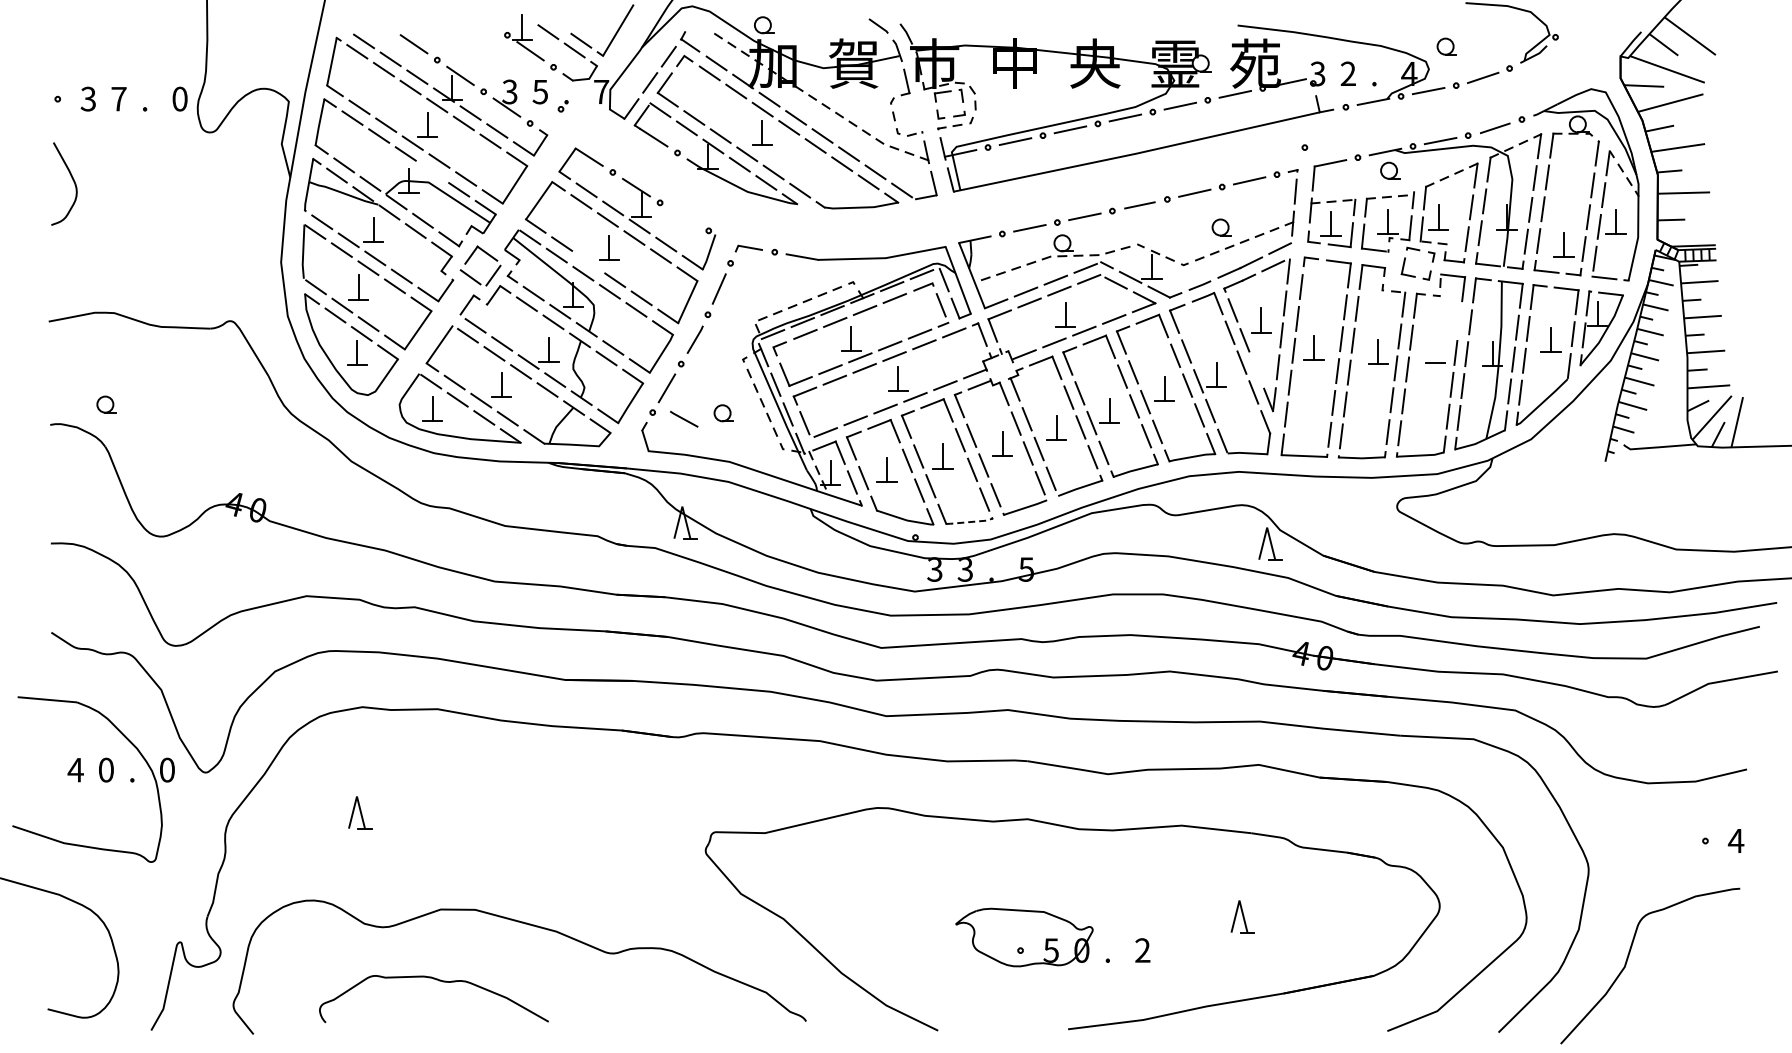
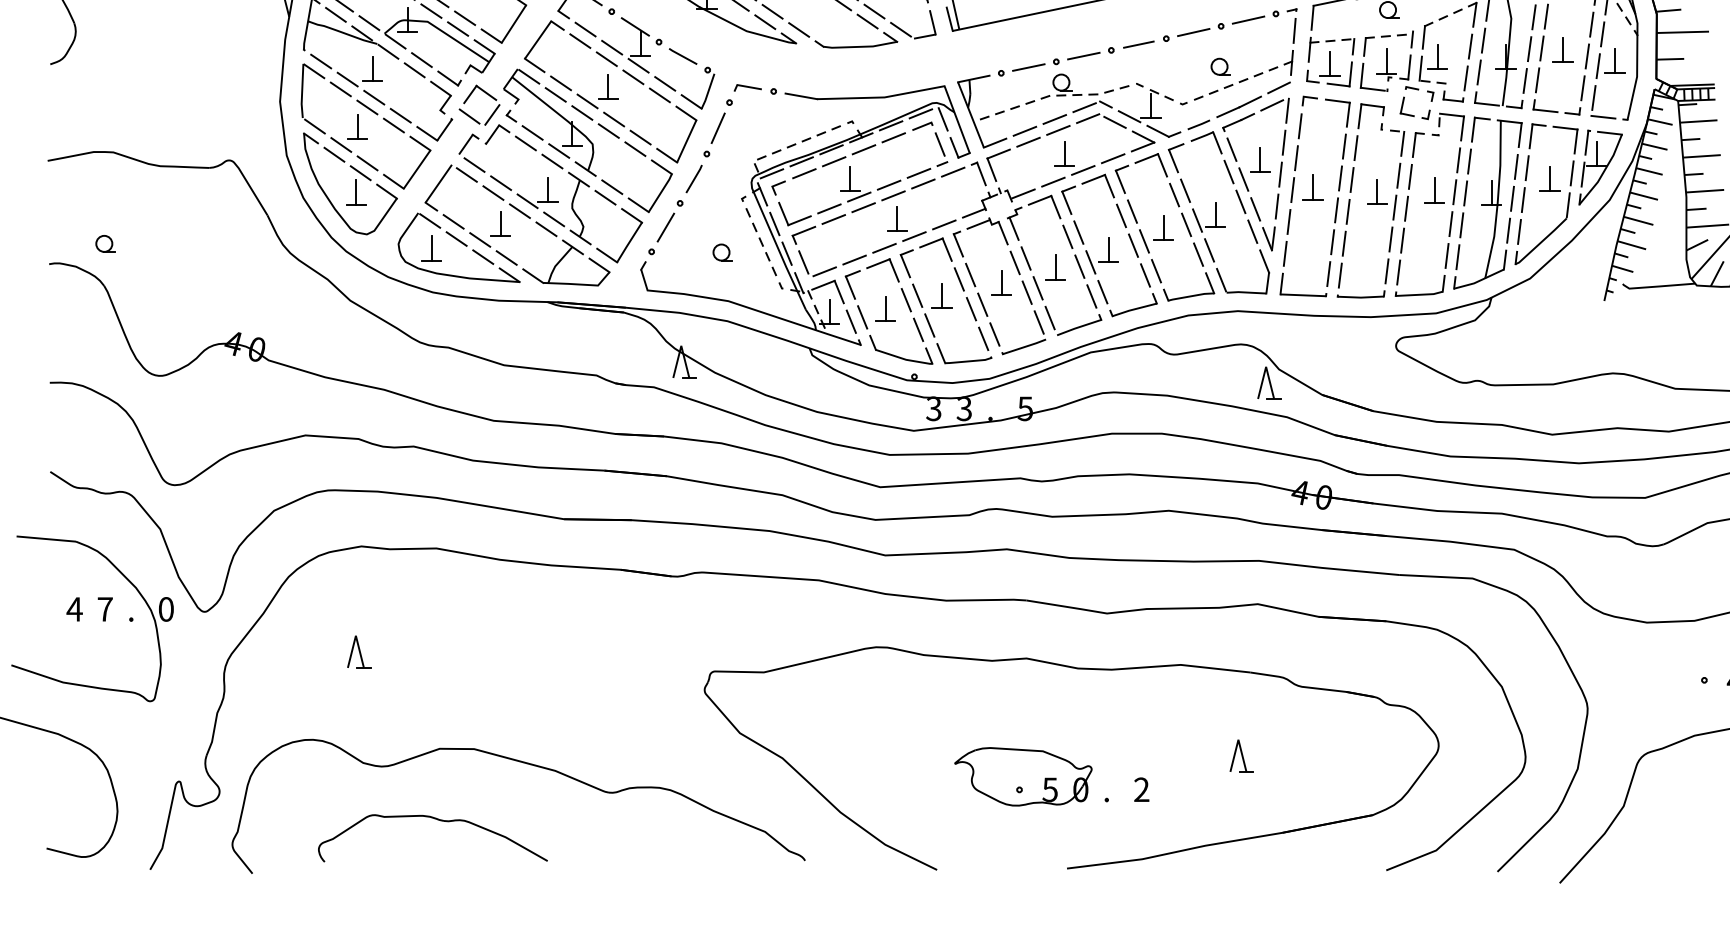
line: (432, 171) -> (431, 10), added
part: (1563, 244) -> (1562, 49), moved
line: (588, 261) -> (587, 100), added
line: (1459, 321) -> (1458, 160), added
line: (1435, 351) -> (1434, 190), added
line: (1256, 369) -> (1255, 208), added
line: (684, 418) -> (683, 55), moved
line: (969, 522) -> (968, 361), dashed -> solid
text: (106, 769) -> (105, 608), 0 -> 7

